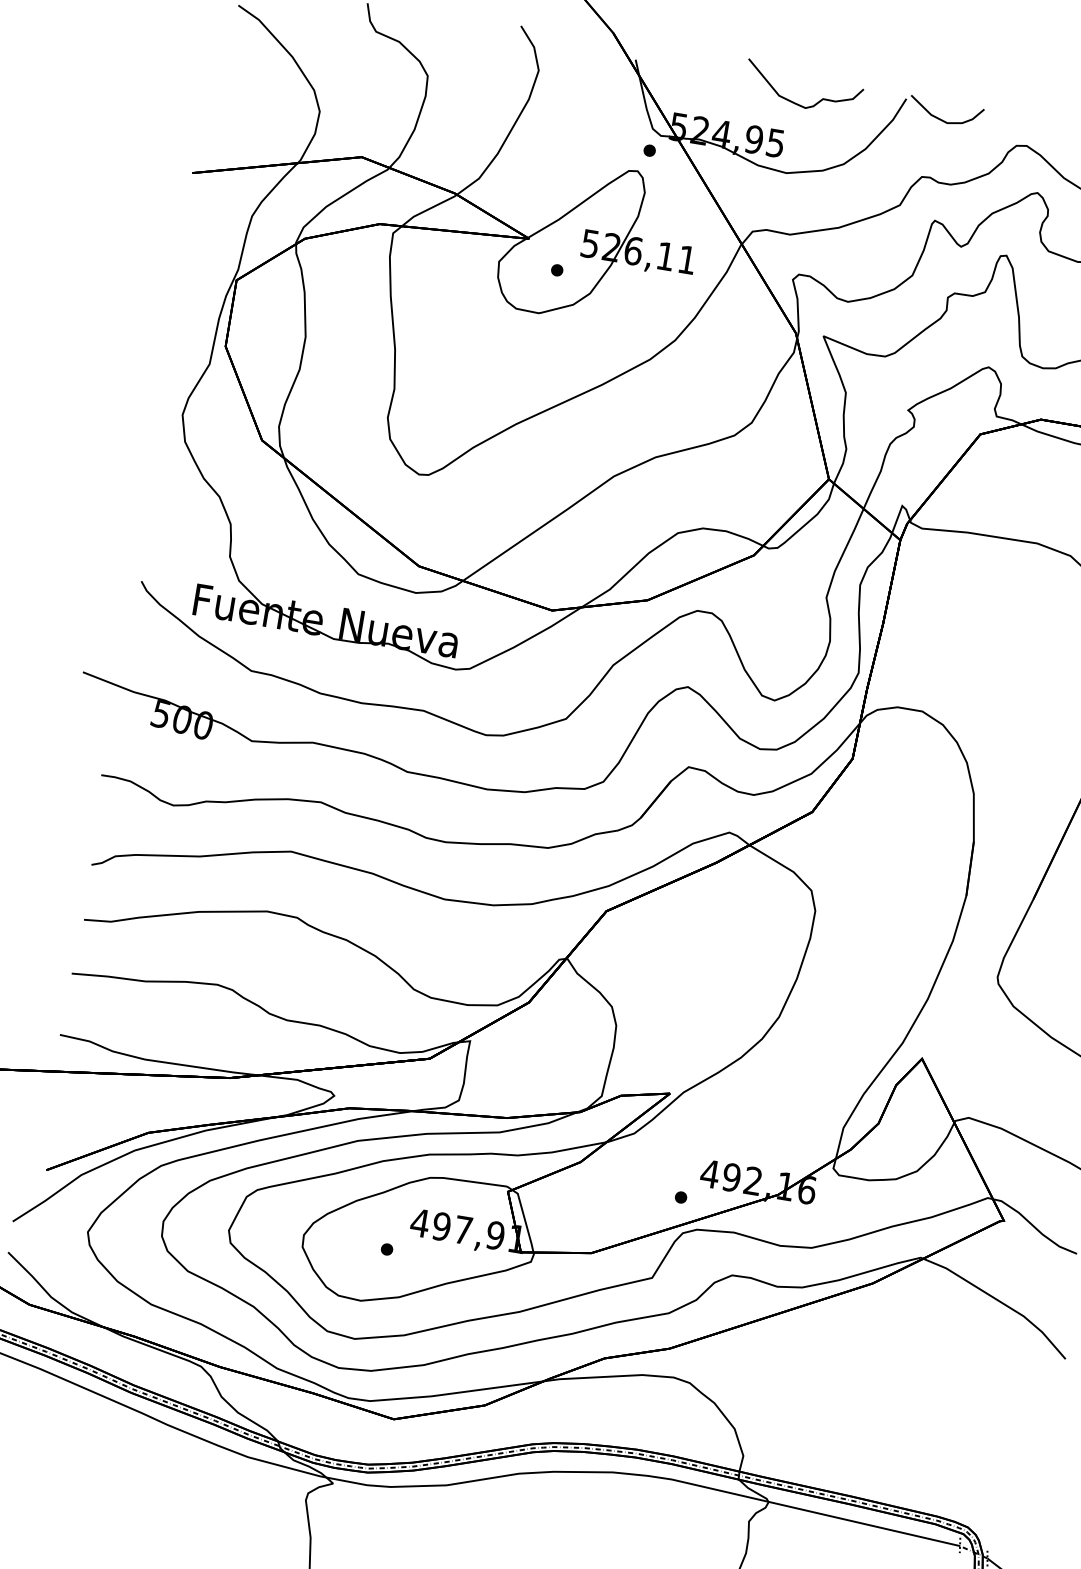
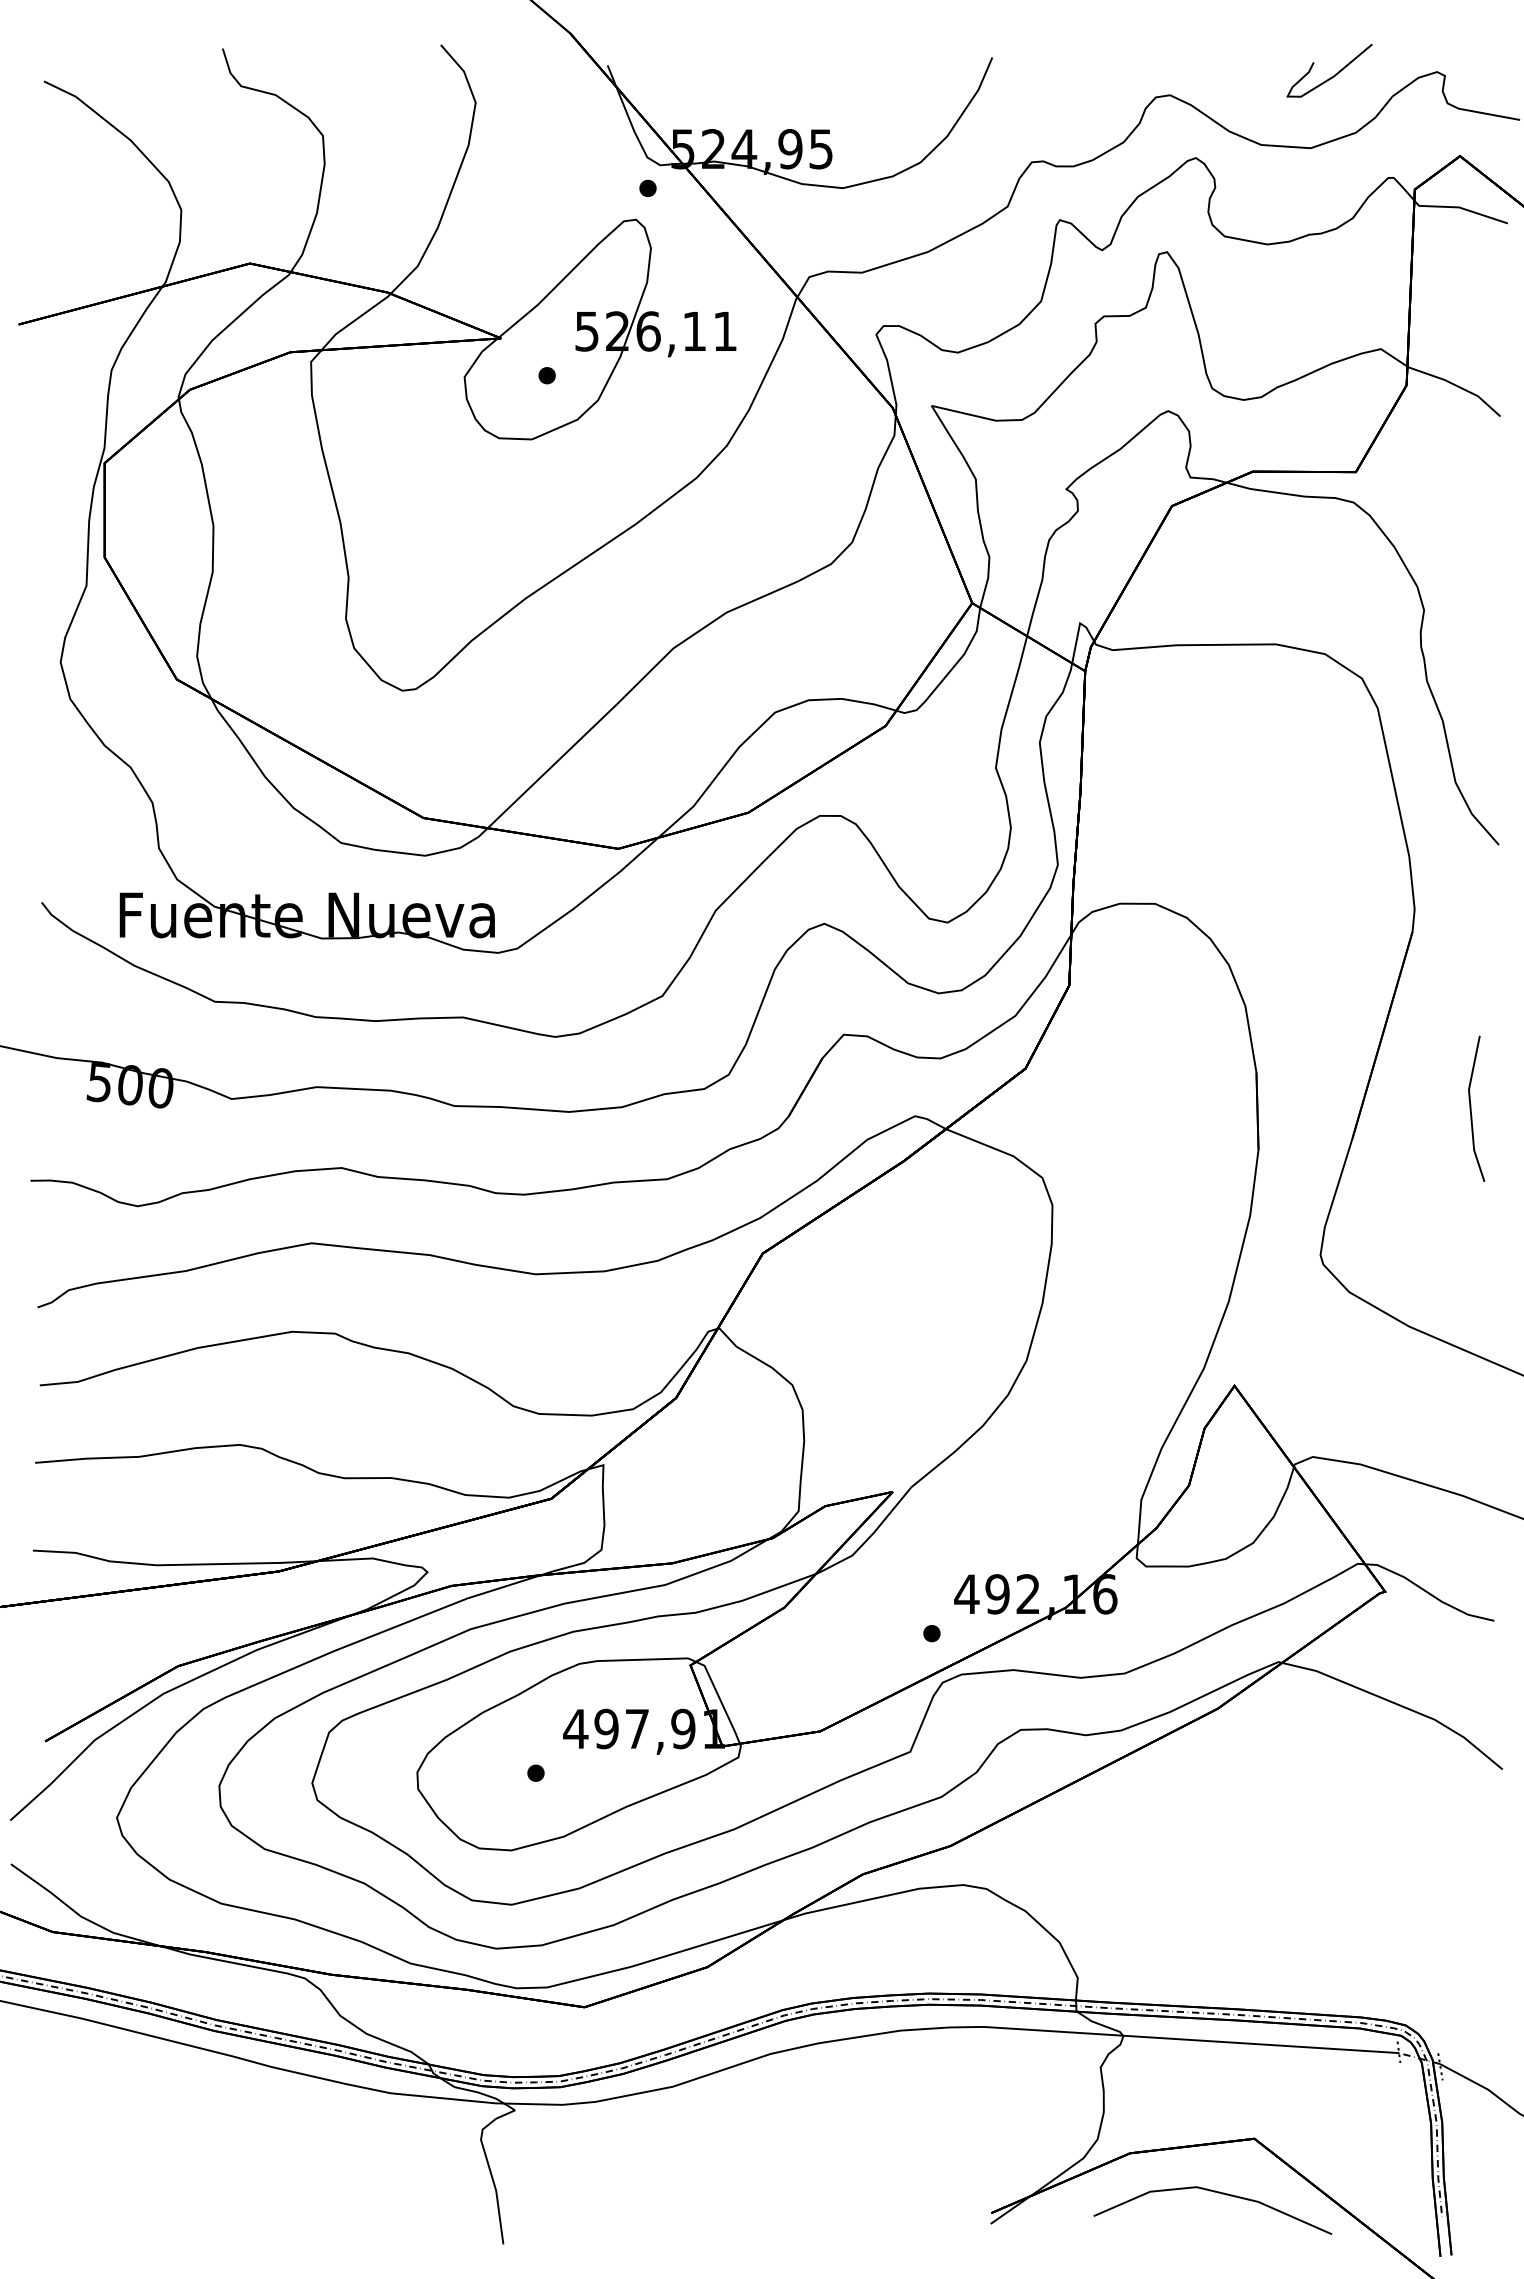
curve: (798, 103) -> (843, 89), removed
curve: (942, 119) -> (1047, 78), removed

